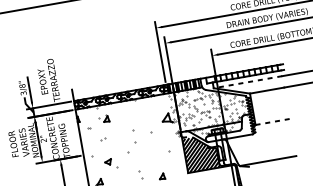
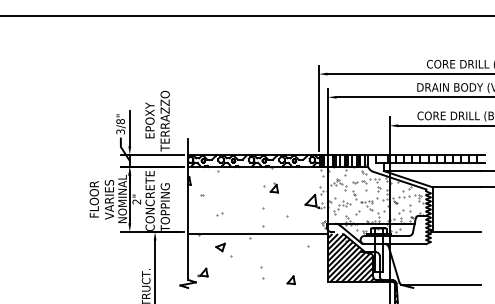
line: (248, 82) -> (432, 171), dashed -> solid
part: (103, 118) -> (270, 187), moved
line: (273, 121) -> (457, 231), dashed -> solid
line: (133, 147) -> (258, 233), added

